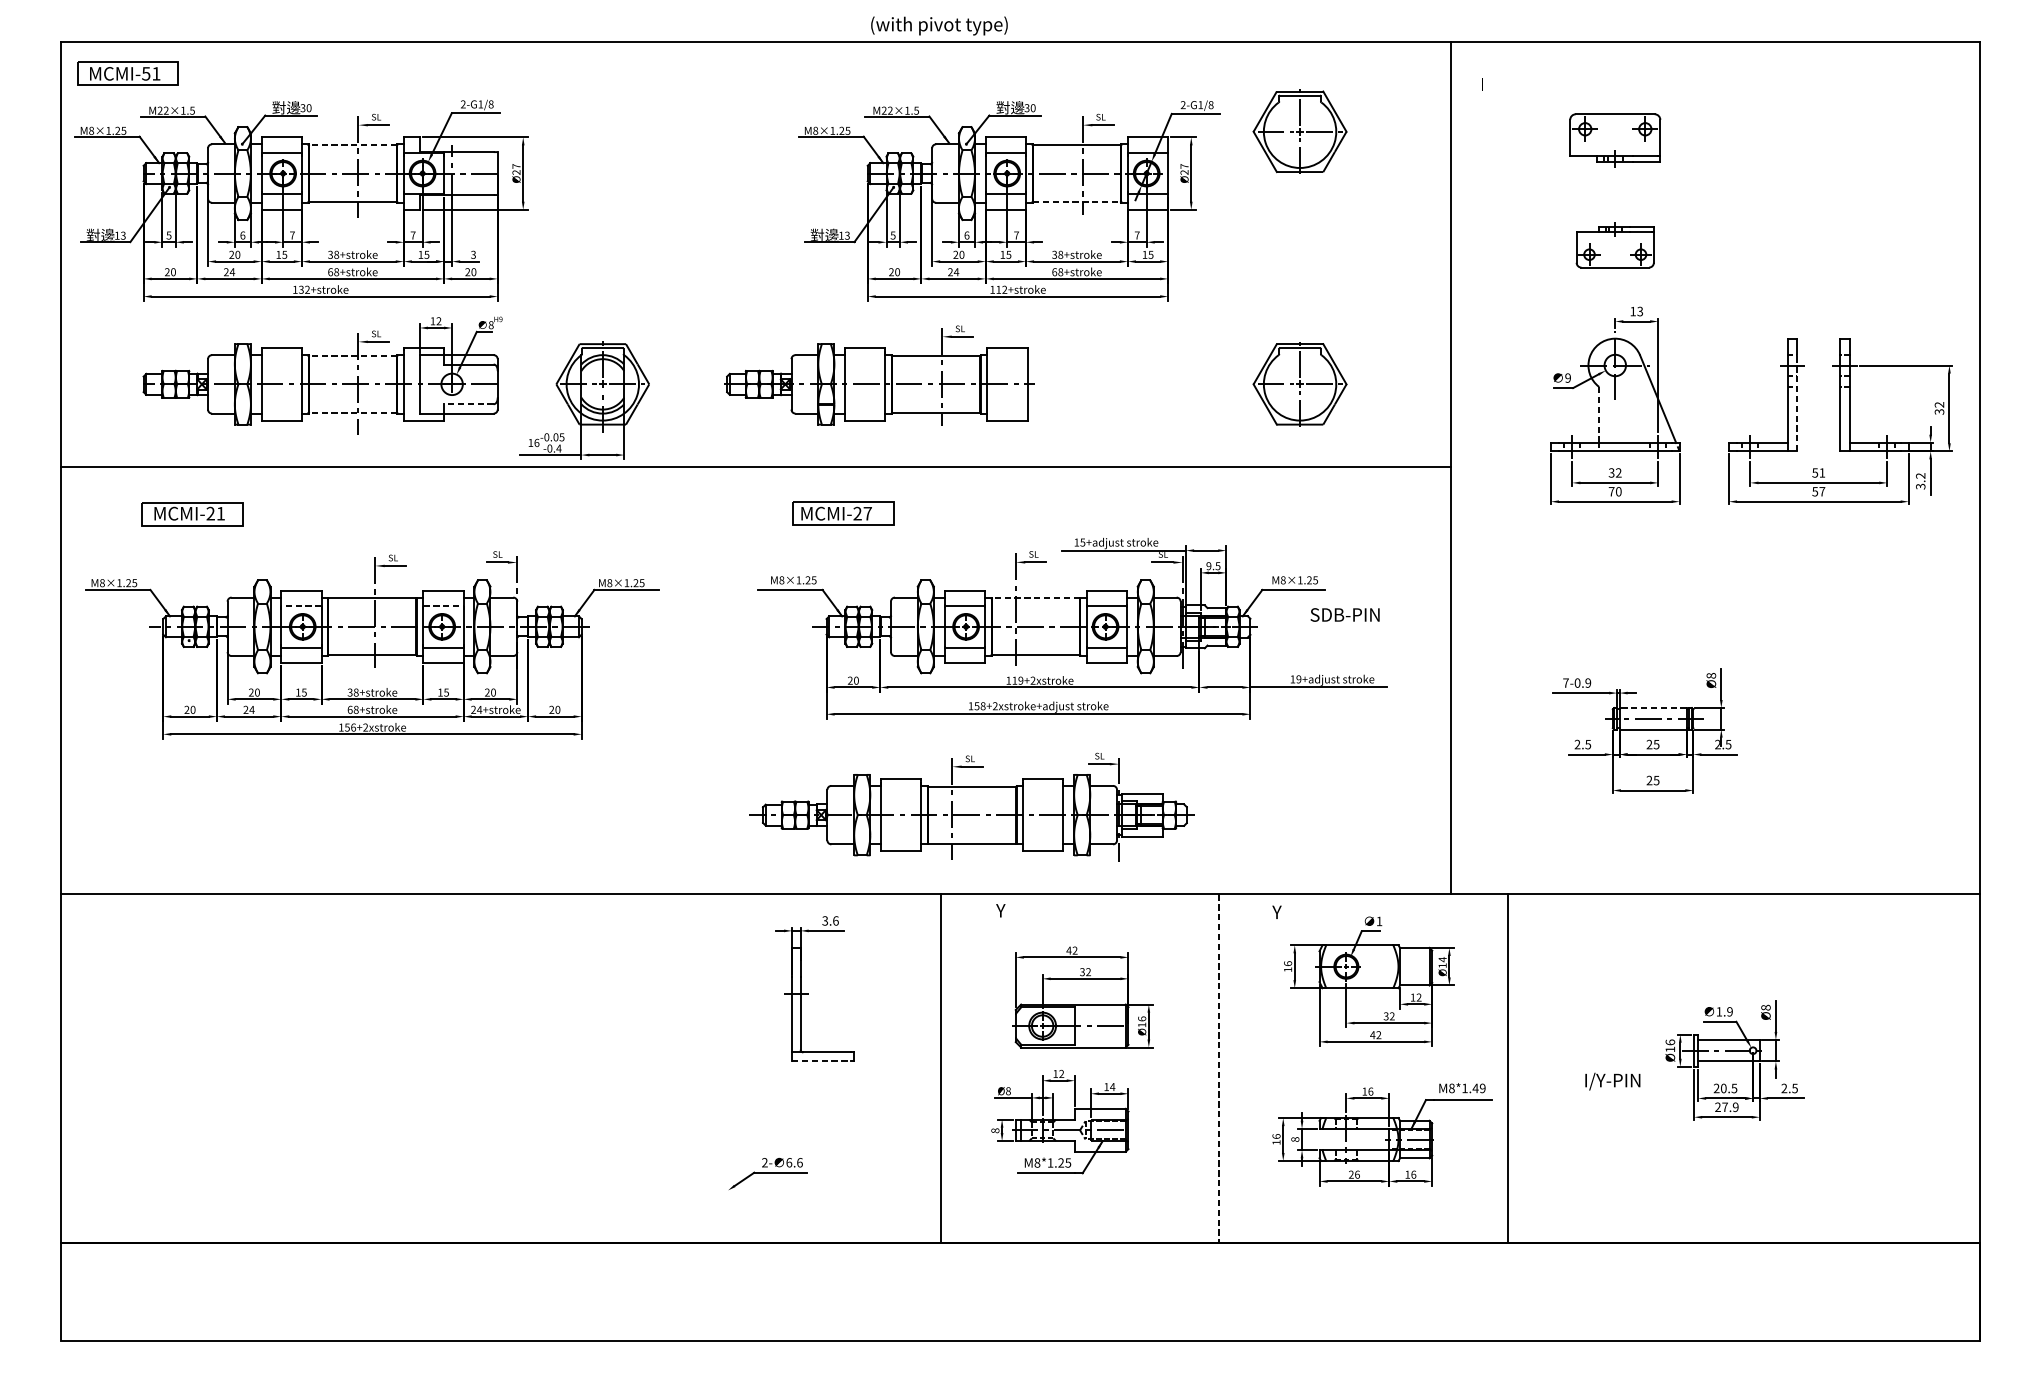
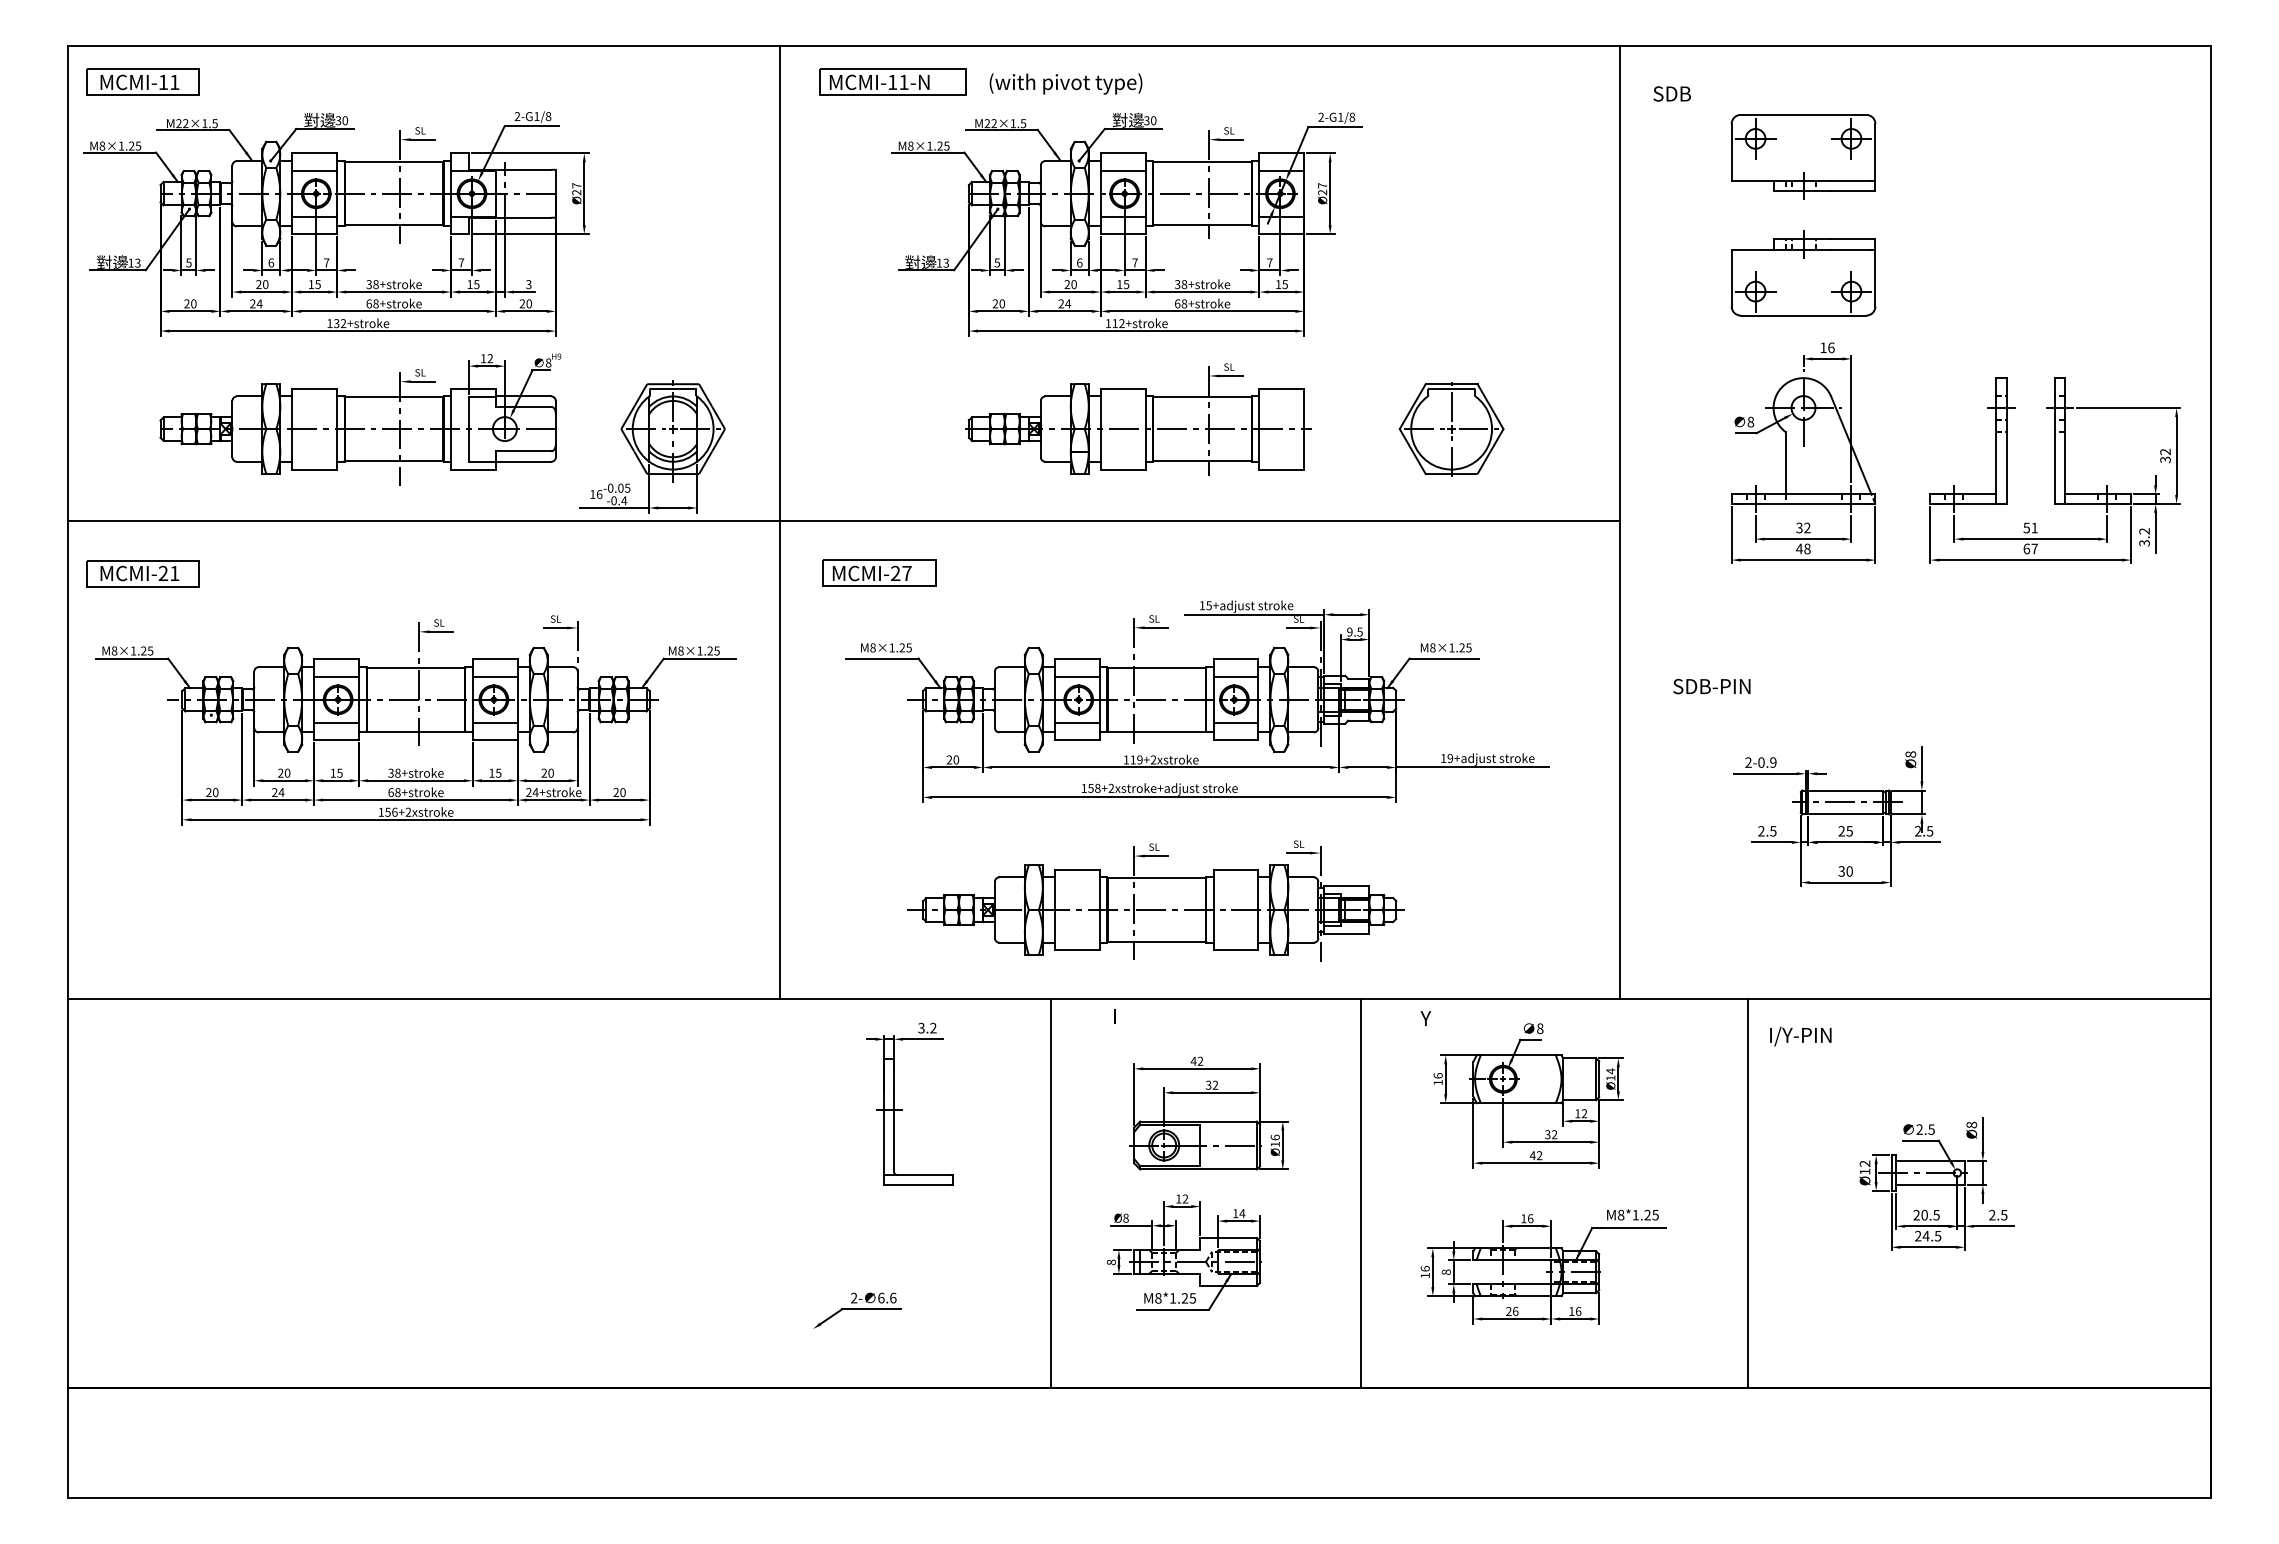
text: (938, 25) -> (1065, 83), moved
text: (145, 73) -> (162, 82), MCMI-51 -> MCMI-11
part: (799, 73) -> (892, 81), added
text: (1497, 83) -> (1671, 93), I -> SDB
part: (1299, 132) -> (1451, 147), removed
part: (1615, 140) -> (1803, 156), size x1.43
line: (352, 145) -> (393, 162), dashed -> solid
line: (1077, 201) -> (1203, 225), dashed -> solid
part: (1615, 244) -> (1803, 273), size x1.67
text: (1640, 311) -> (1831, 347), 13 -> 16
line: (352, 356) -> (393, 397), dashed -> solid
part: (878, 375) -> (1138, 419), moved
text: (1567, 378) -> (1750, 422), 9 -> 8
line: (1797, 403) -> (2006, 450), dashed -> solid
line: (468, 404) -> (523, 451), dashed -> solid
line: (352, 412) -> (393, 460), dashed -> solid
line: (1599, 414) -> (1785, 462), dashed -> solid
line: (698, 468) -> (779, 522), added
text: (1615, 491) -> (1803, 548), 70 -> 48
text: (1814, 491) -> (2026, 548), 57 -> 67
part: (843, 512) -> (879, 572), moved
part: (191, 513) -> (142, 573), moved
line: (1035, 598) -> (1156, 668), dashed -> solid
line: (301, 605) -> (336, 676), dashed -> solid
line: (443, 605) -> (495, 676), dashed -> solid
text: (1344, 614) -> (1711, 686), moved
text: (1565, 682) -> (1748, 762), 7-0.9 -> 2-0.9
line: (1652, 708) -> (1845, 790), dashed -> solid
text: (1652, 780) -> (1845, 871), 25 -> 30
part: (971, 806) -> (1155, 900), moved
text: (1000, 910) -> (1117, 1016), Y -> I
text: (835, 920) -> (933, 1027), 3.6 -> 3.2
text: (1379, 921) -> (1540, 1028), 1 -> 8
text: (1724, 1011) -> (1925, 1129), 1.9 -> 2.5
text: (1669, 1042) -> (1864, 1163), Ø16 -> Ø12
line: (821, 1060) -> (917, 1184), dashed -> solid
line: (1219, 1069) -> (1361, 1193), dashed -> solid
line: (1507, 1069) -> (1747, 1193), moved
text: (1612, 1081) -> (1800, 1036), moved
text: (1479, 1087) -> (1651, 1214), M8*1.49 -> M8*1.25
text: (1729, 1106) -> (1931, 1235), 27.9 -> 24.5

